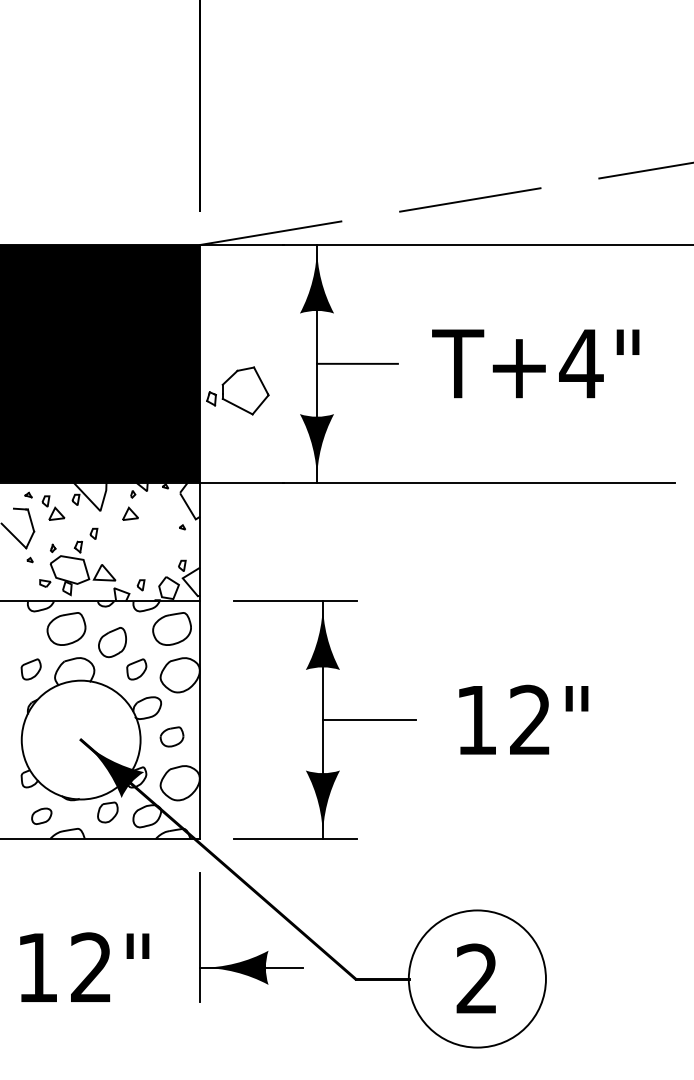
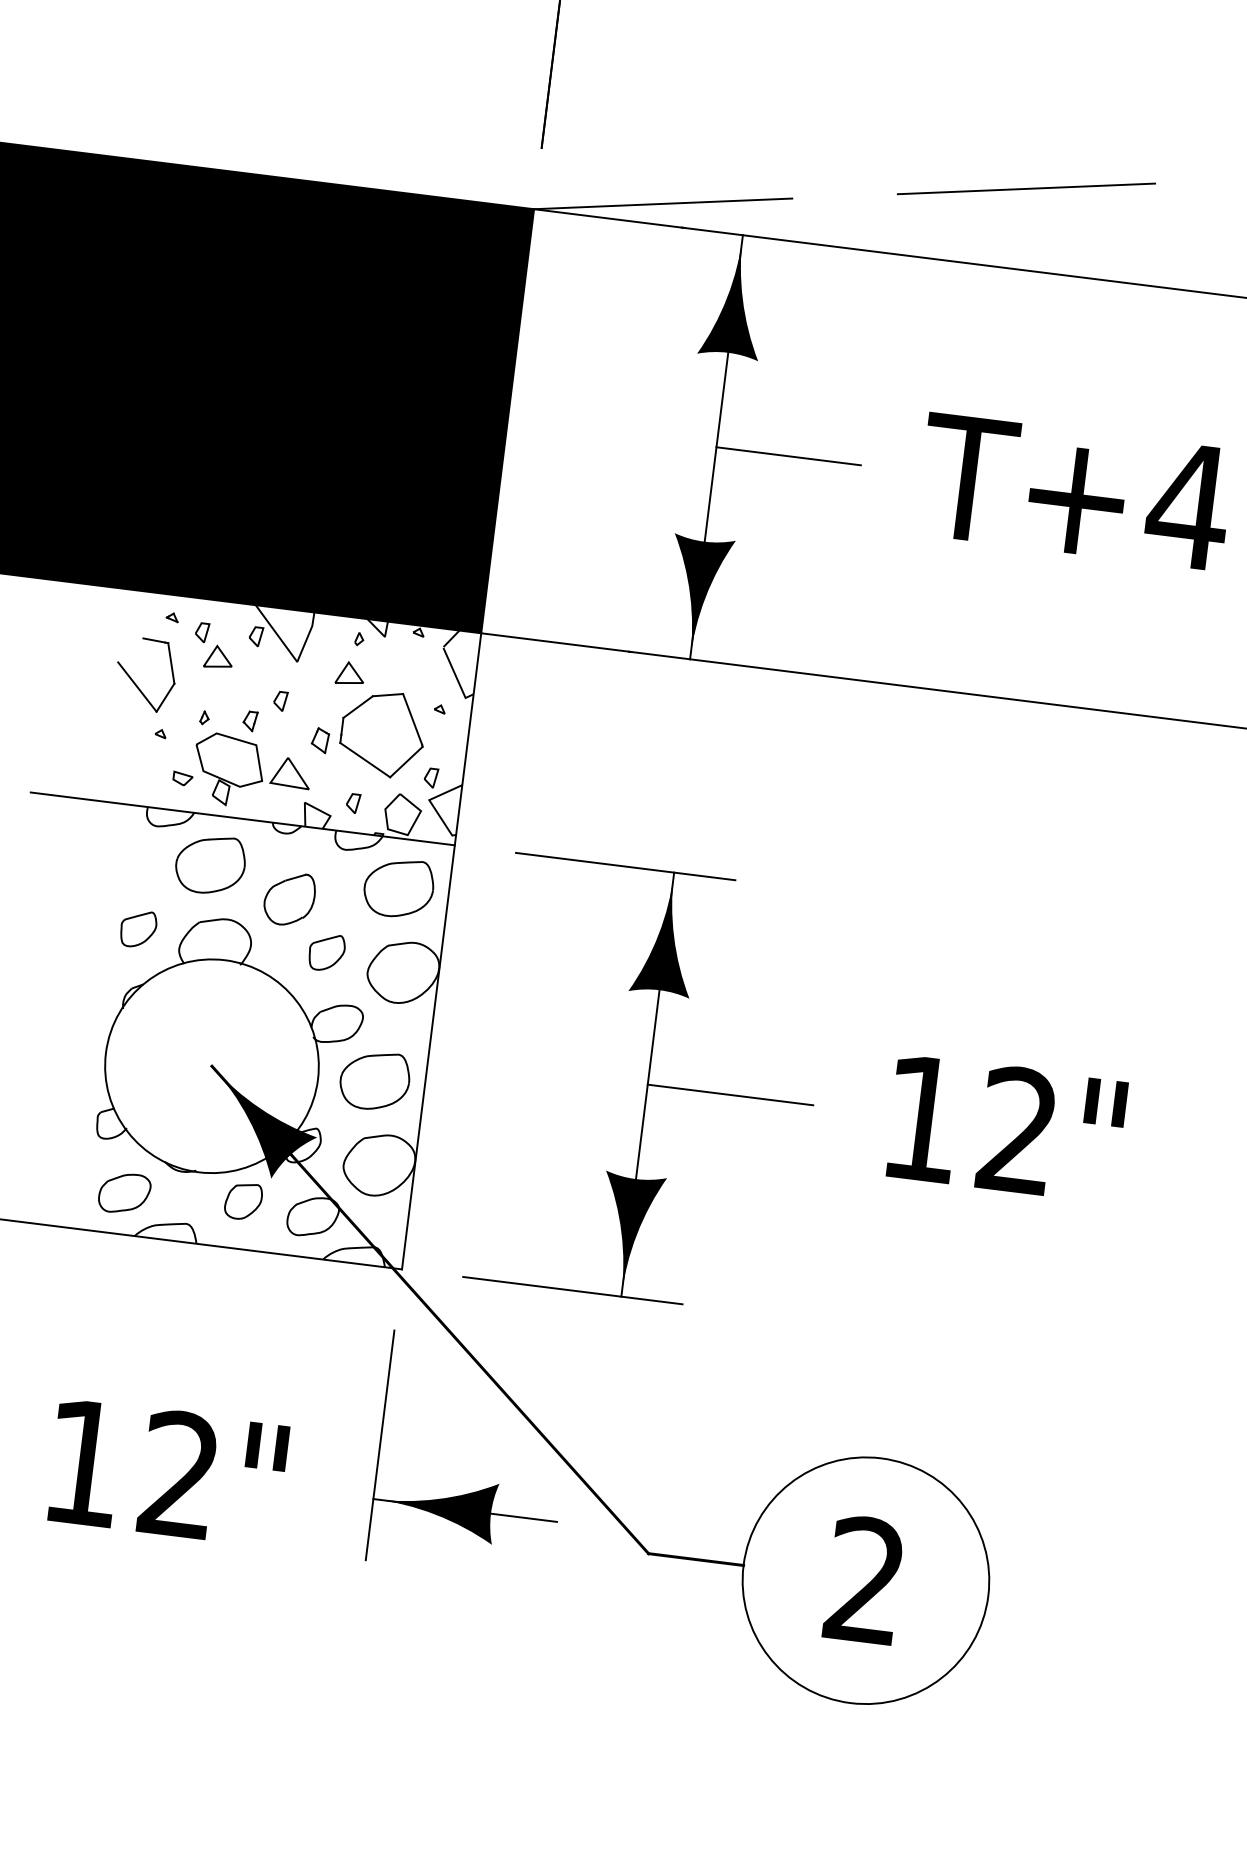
part: (237, 390) -> (368, 731), moved
part: (171, 736) -> (373, 1079), size x1.67
part: (41, 816) -> (124, 1193), size x1.43

